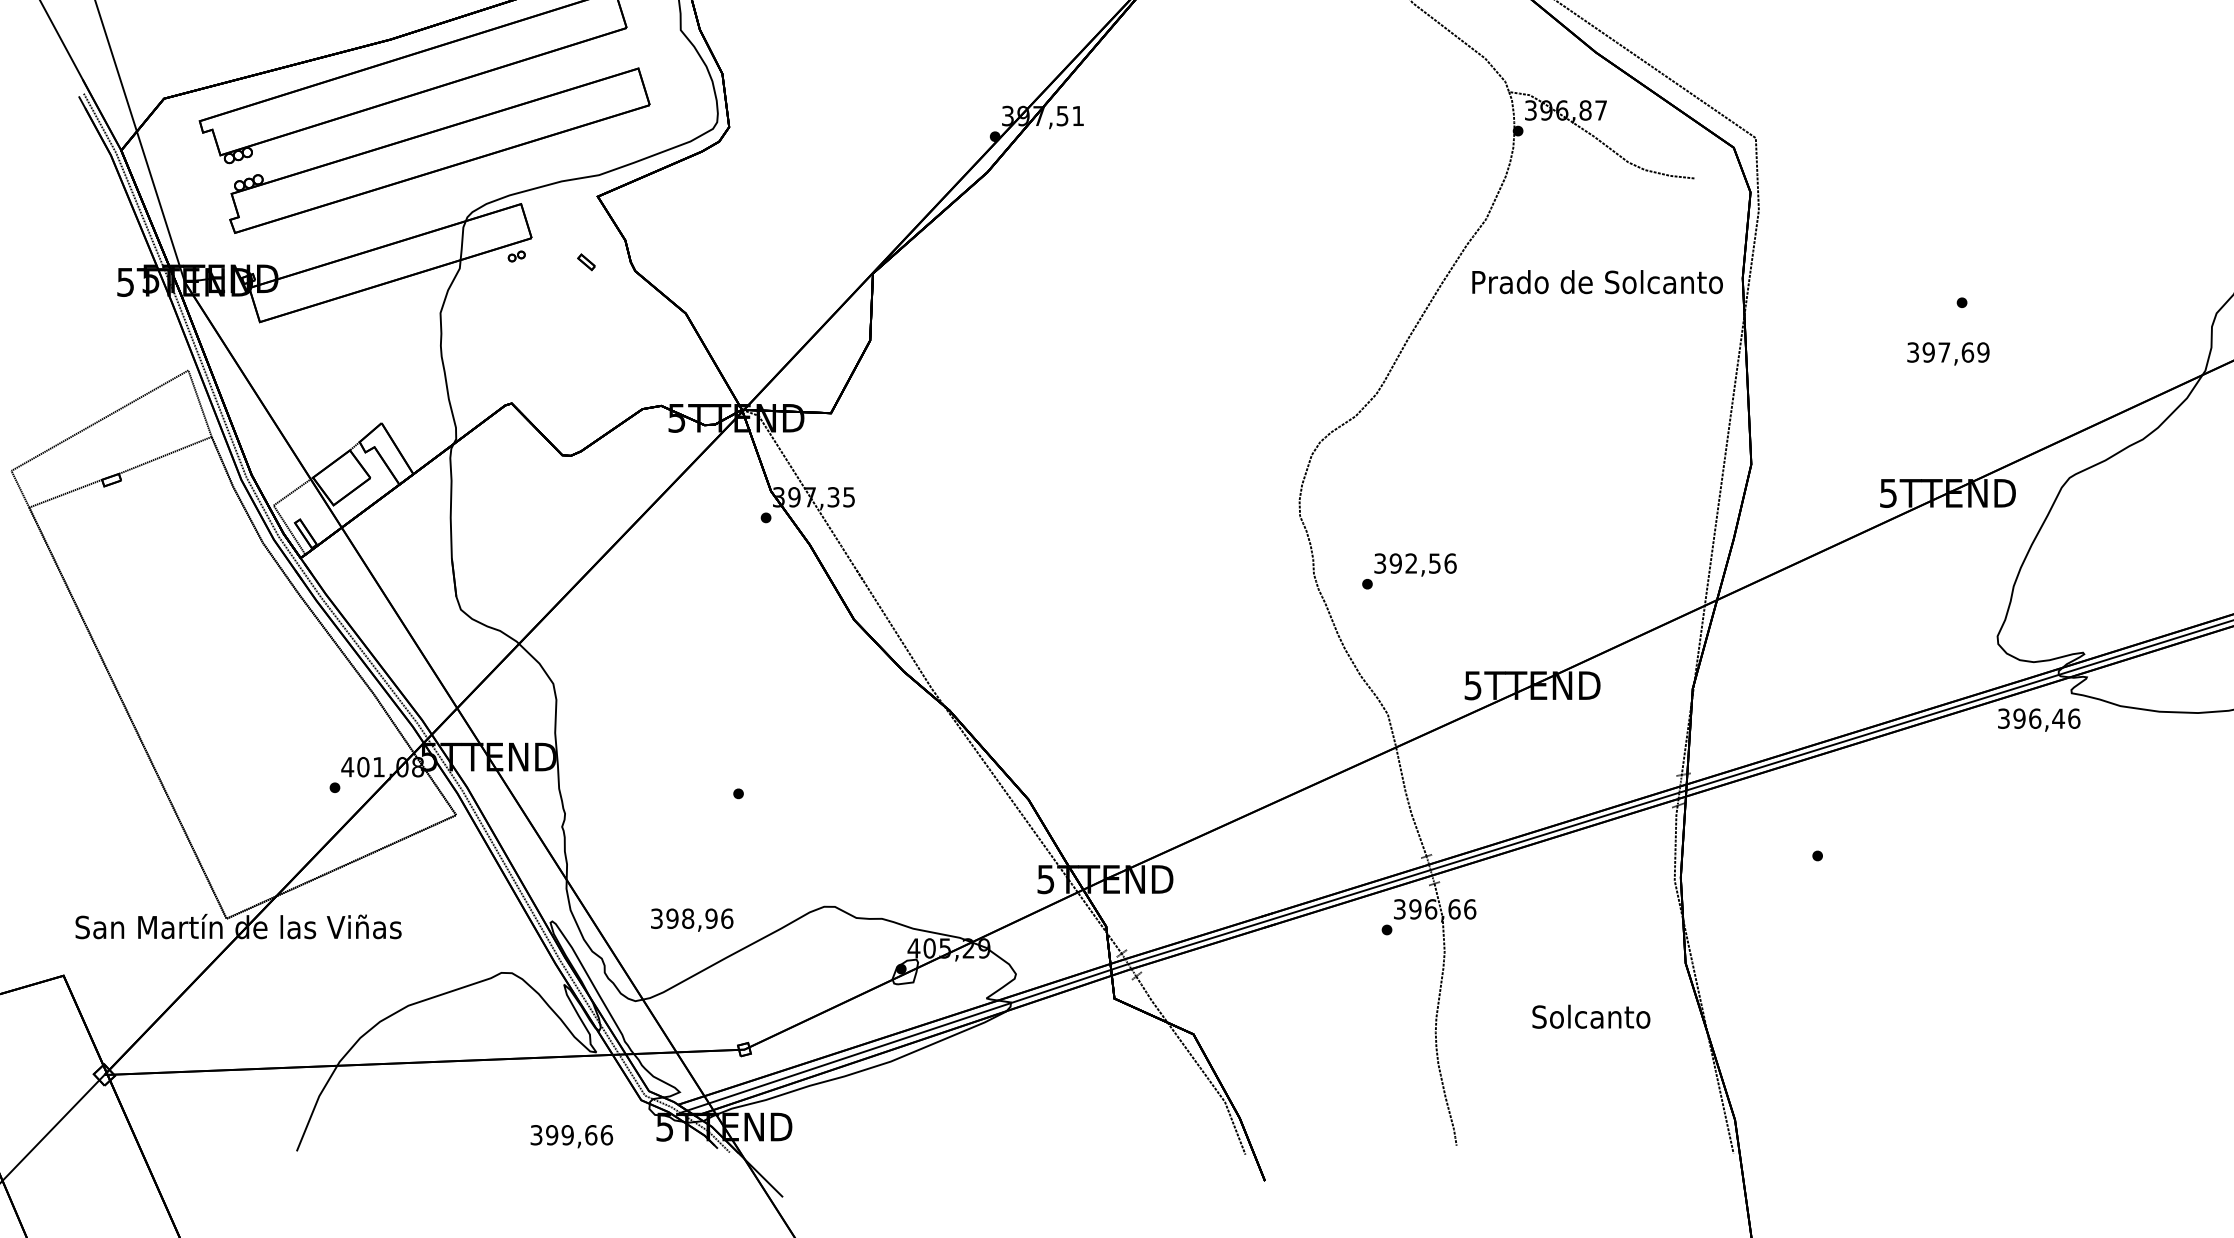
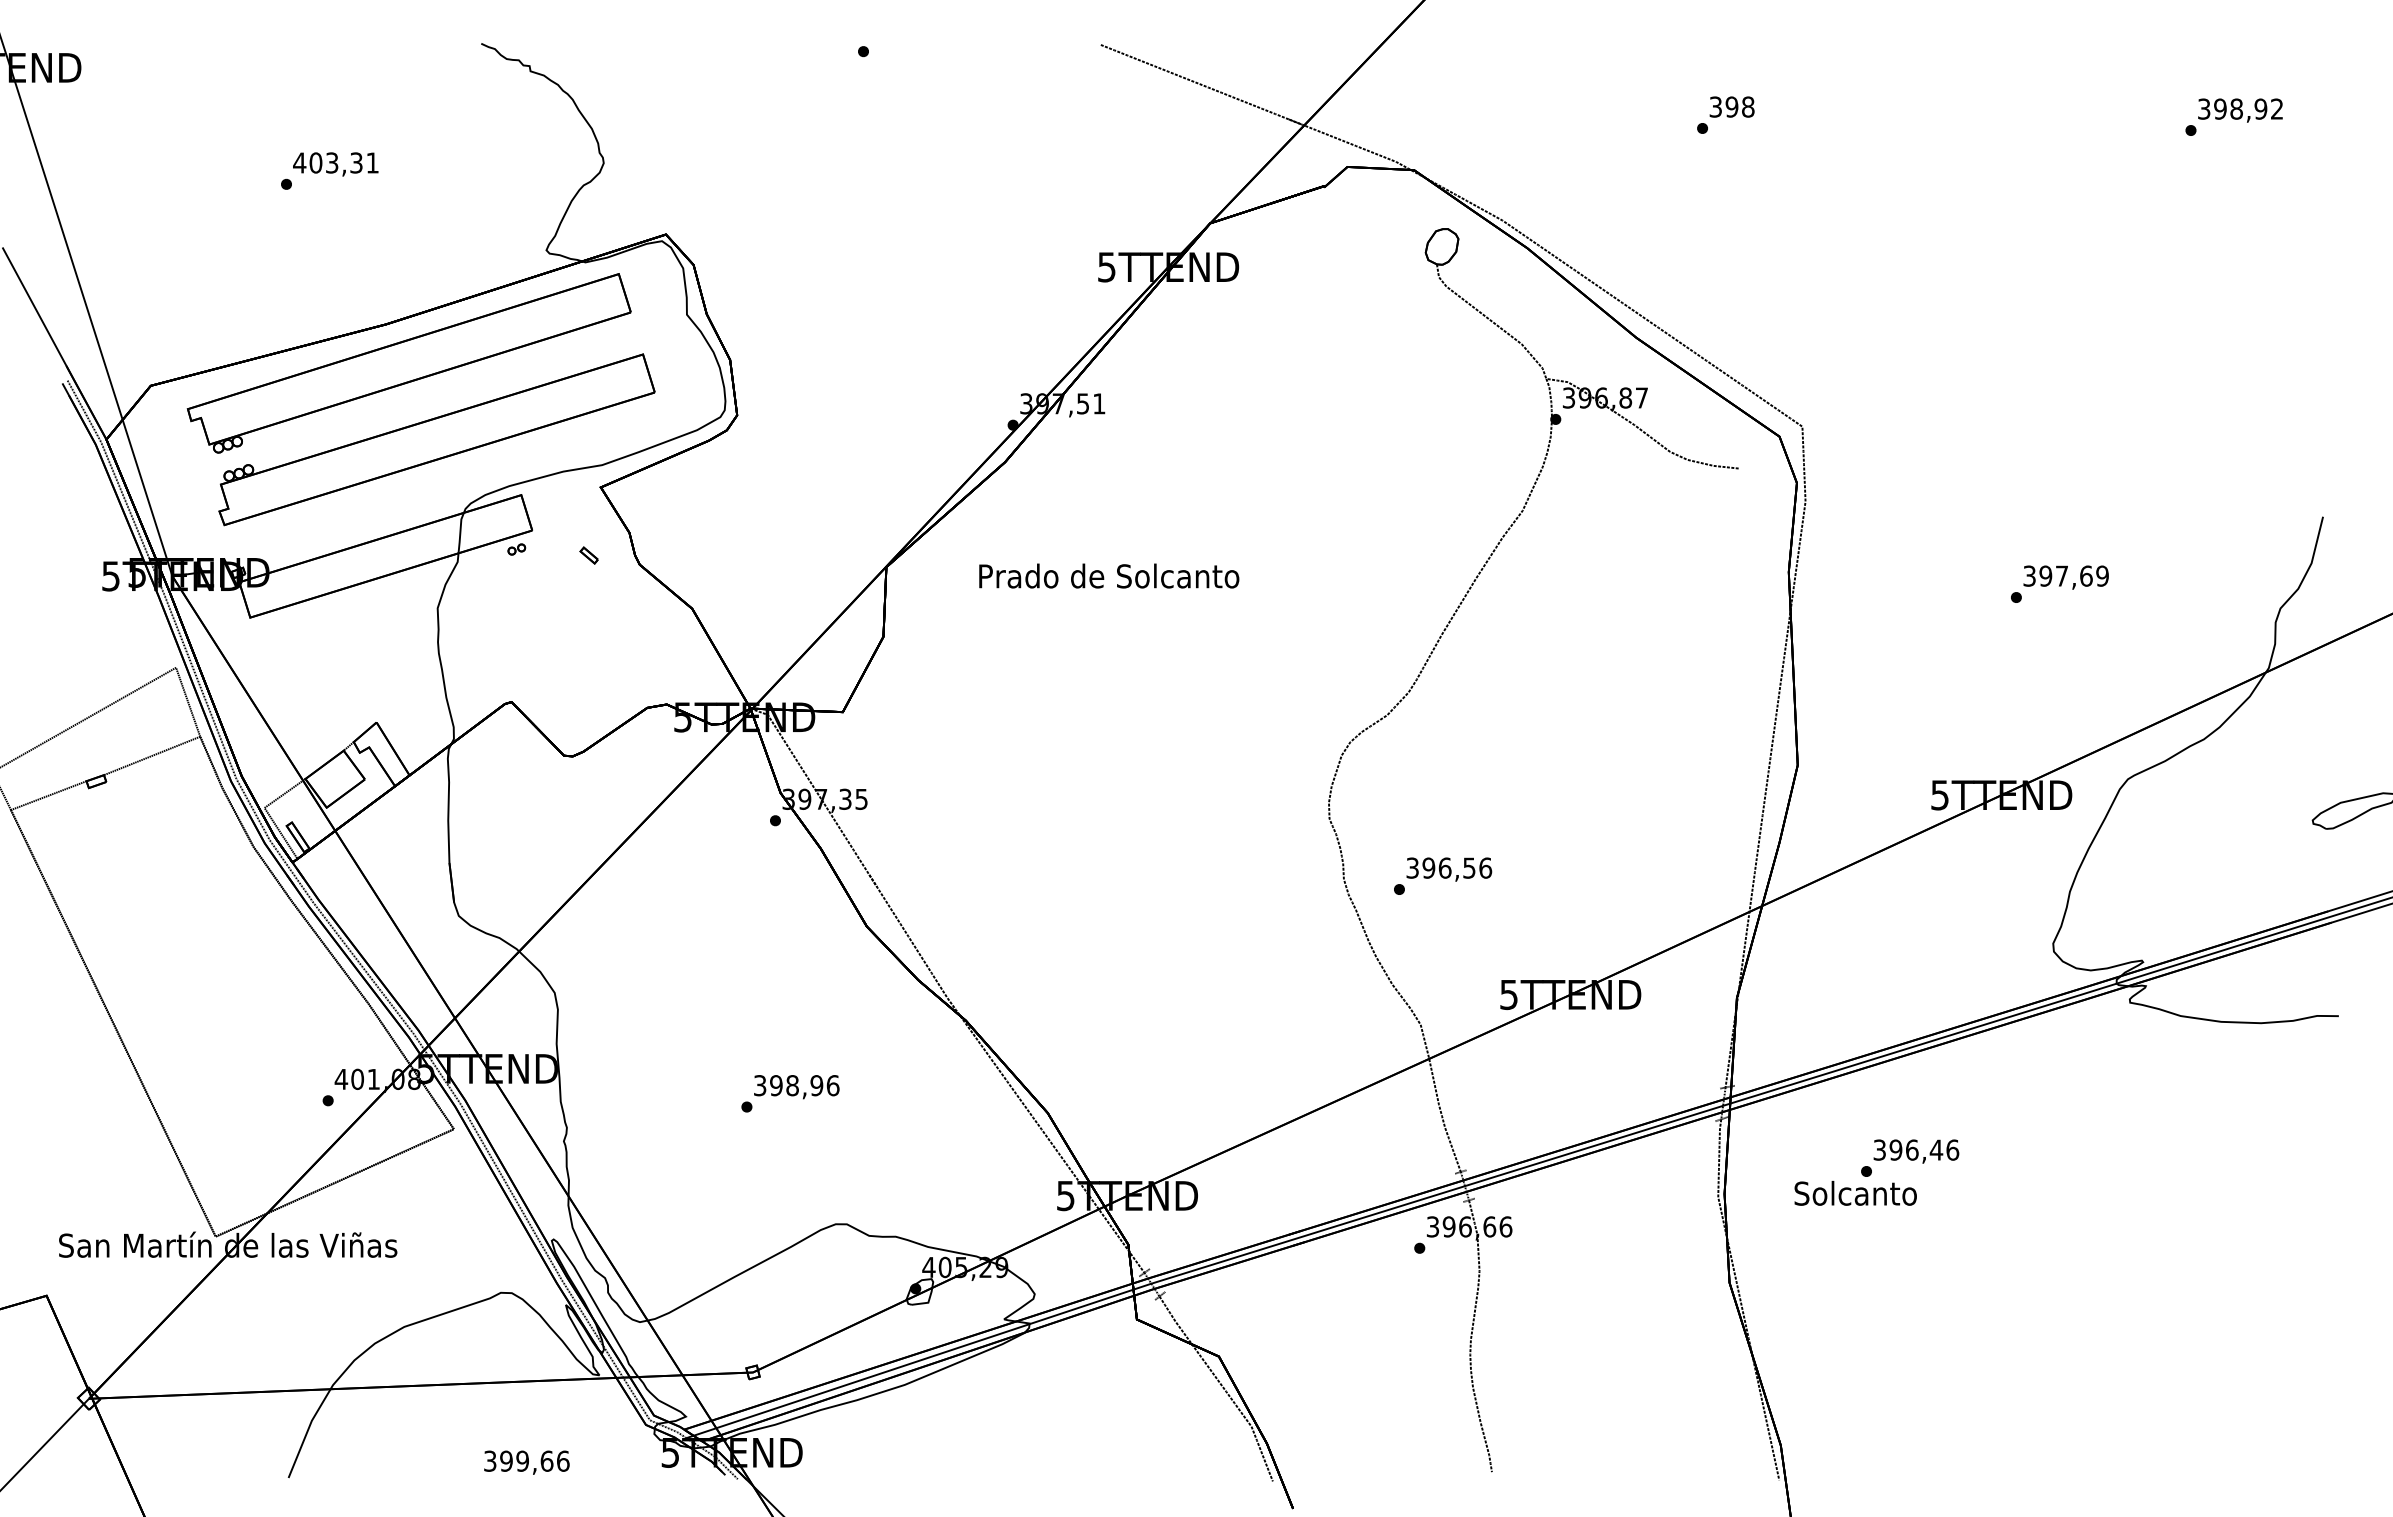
text: (1597, 281) -> (1109, 575), moved
text: (1947, 353) -> (2065, 577), moved
text: (1410, 562) -> (1444, 867), 392,56 -> 396,56
text: (2039, 720) -> (1916, 1151), moved
text: (691, 920) -> (796, 1087), moved
text: (1591, 1016) -> (1855, 1193), moved
text: (571, 1136) -> (526, 1462), moved

